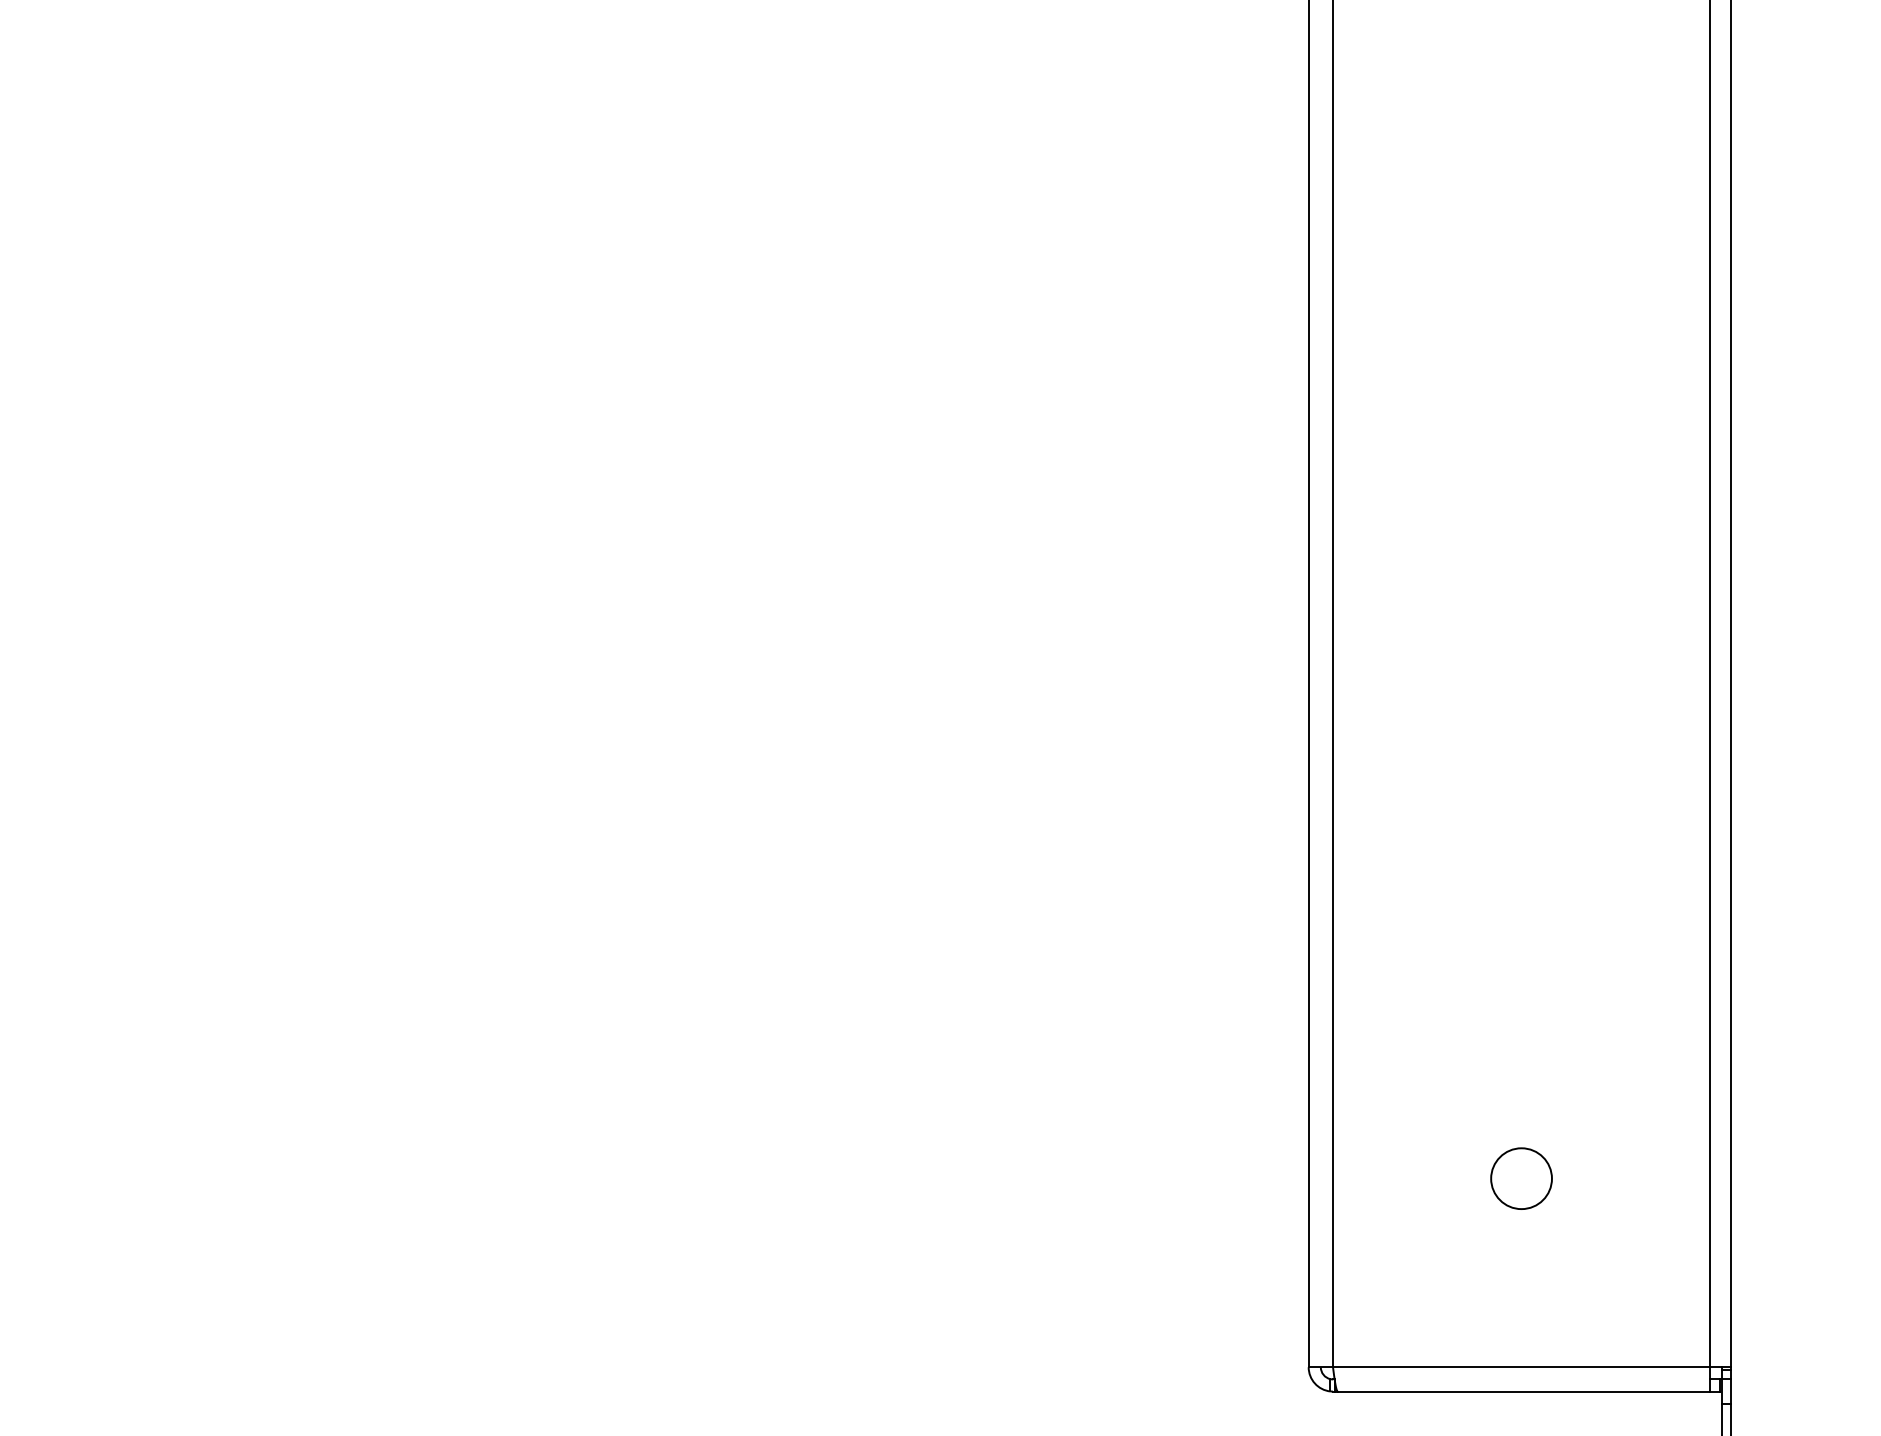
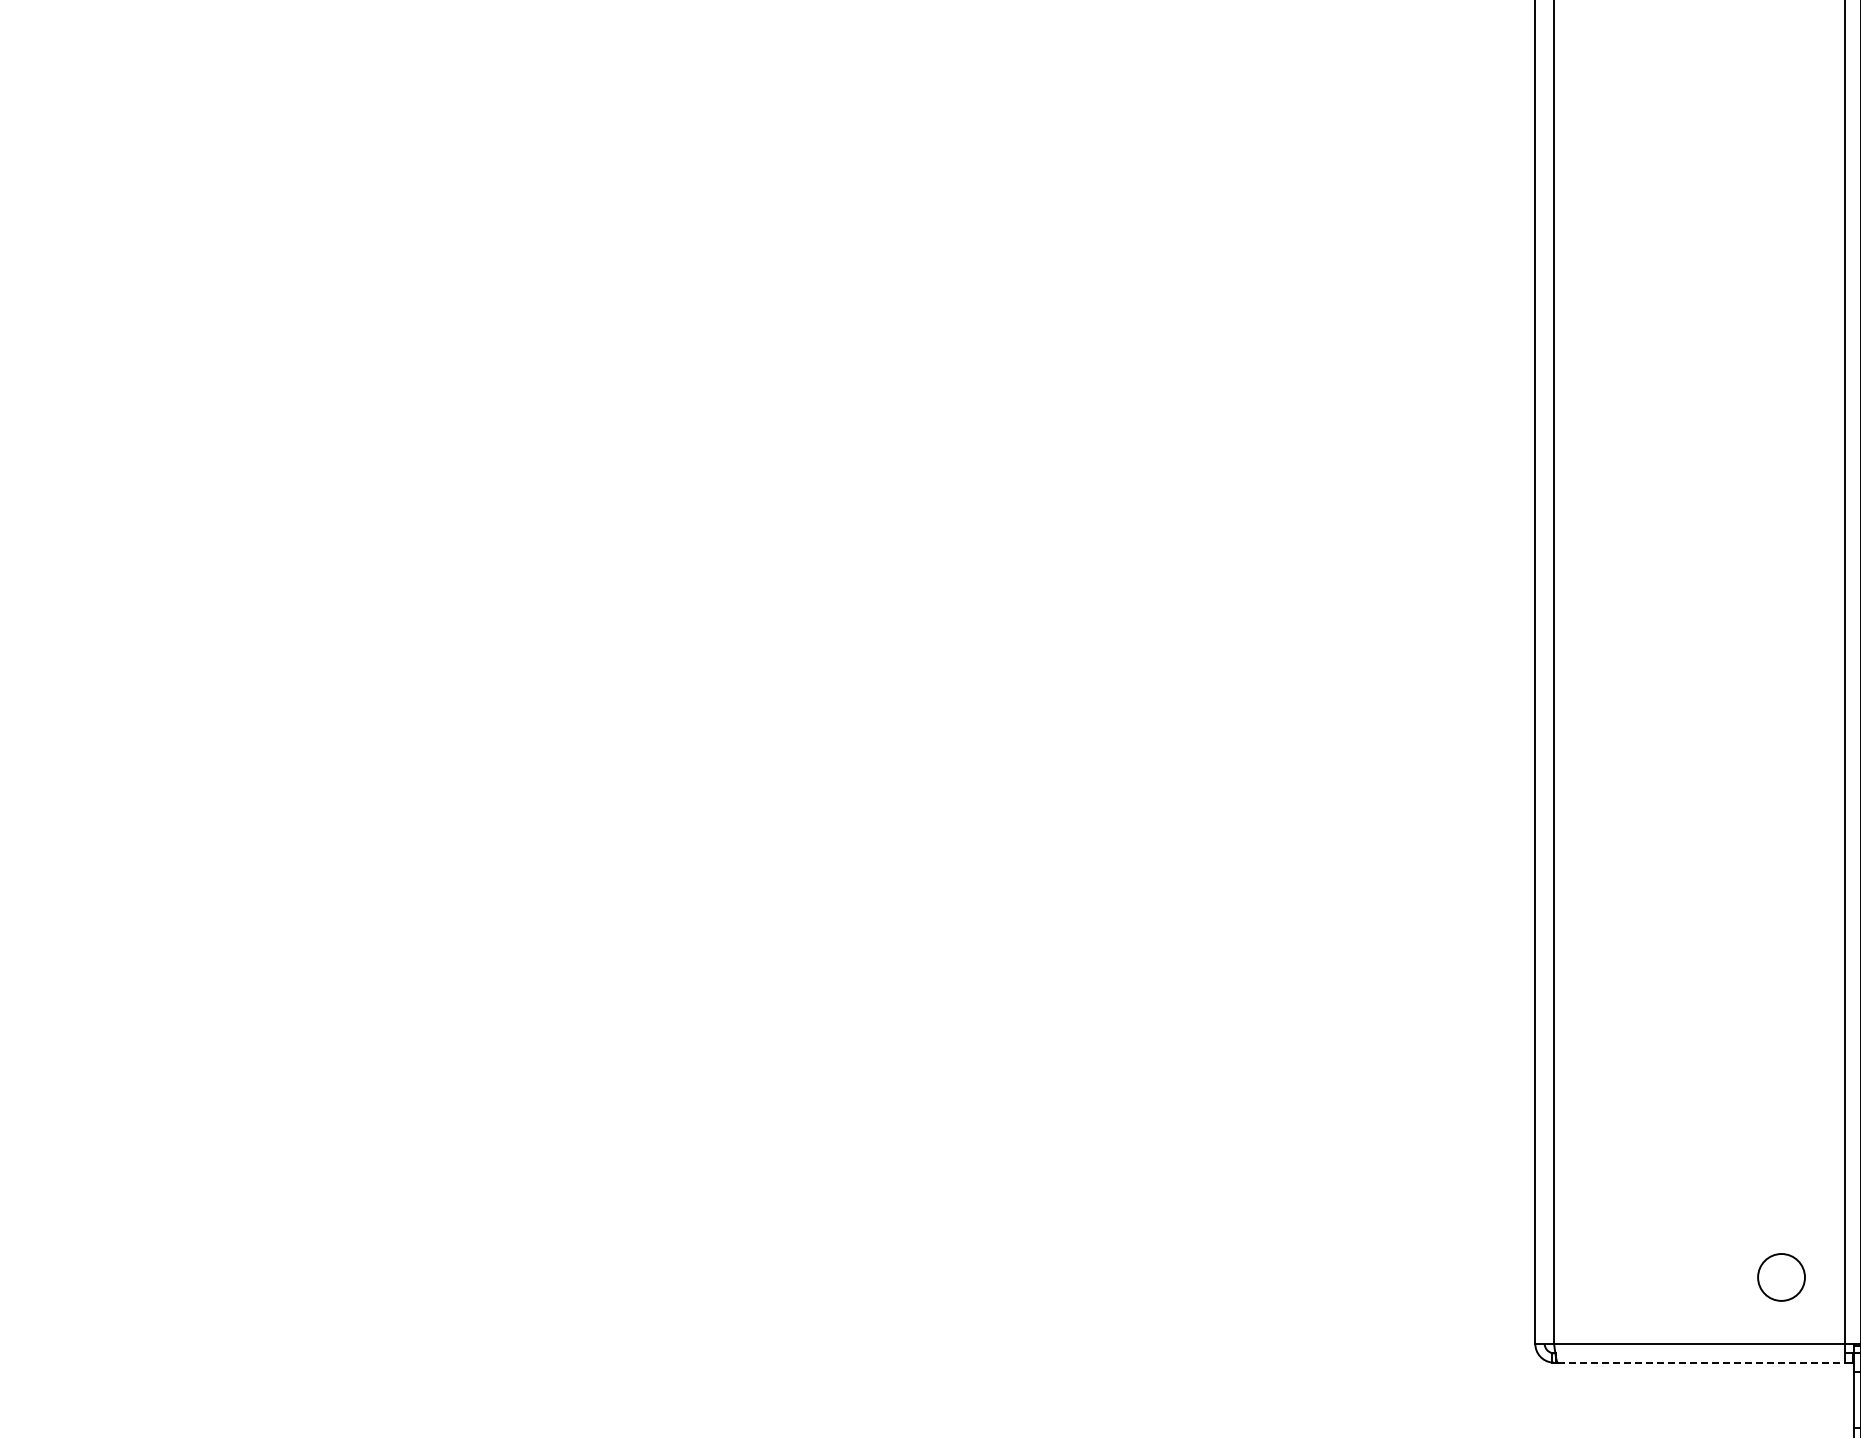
circle: (1521, 1178) -> (1781, 1277), moved
line: (1525, 1391) -> (1702, 1362), solid -> dashed

